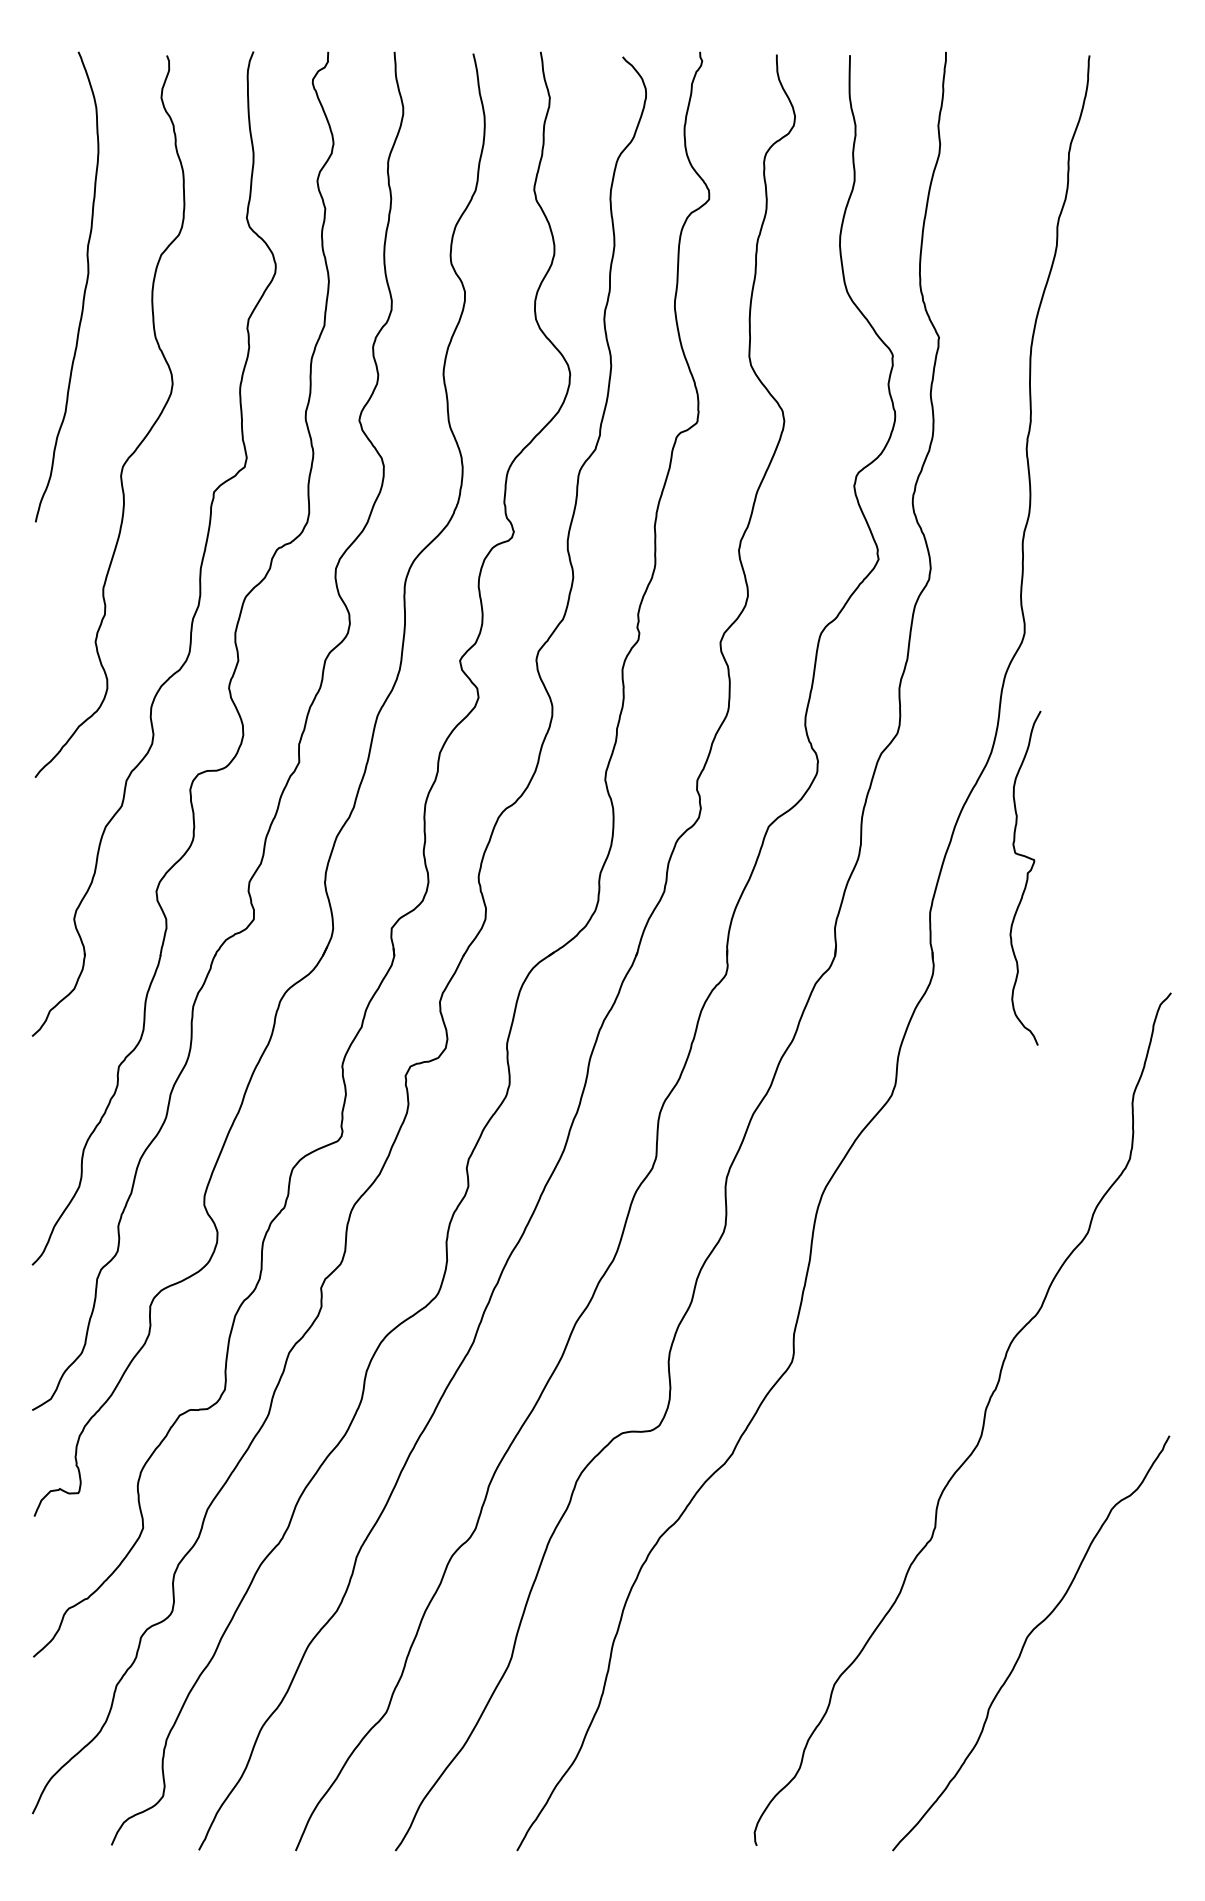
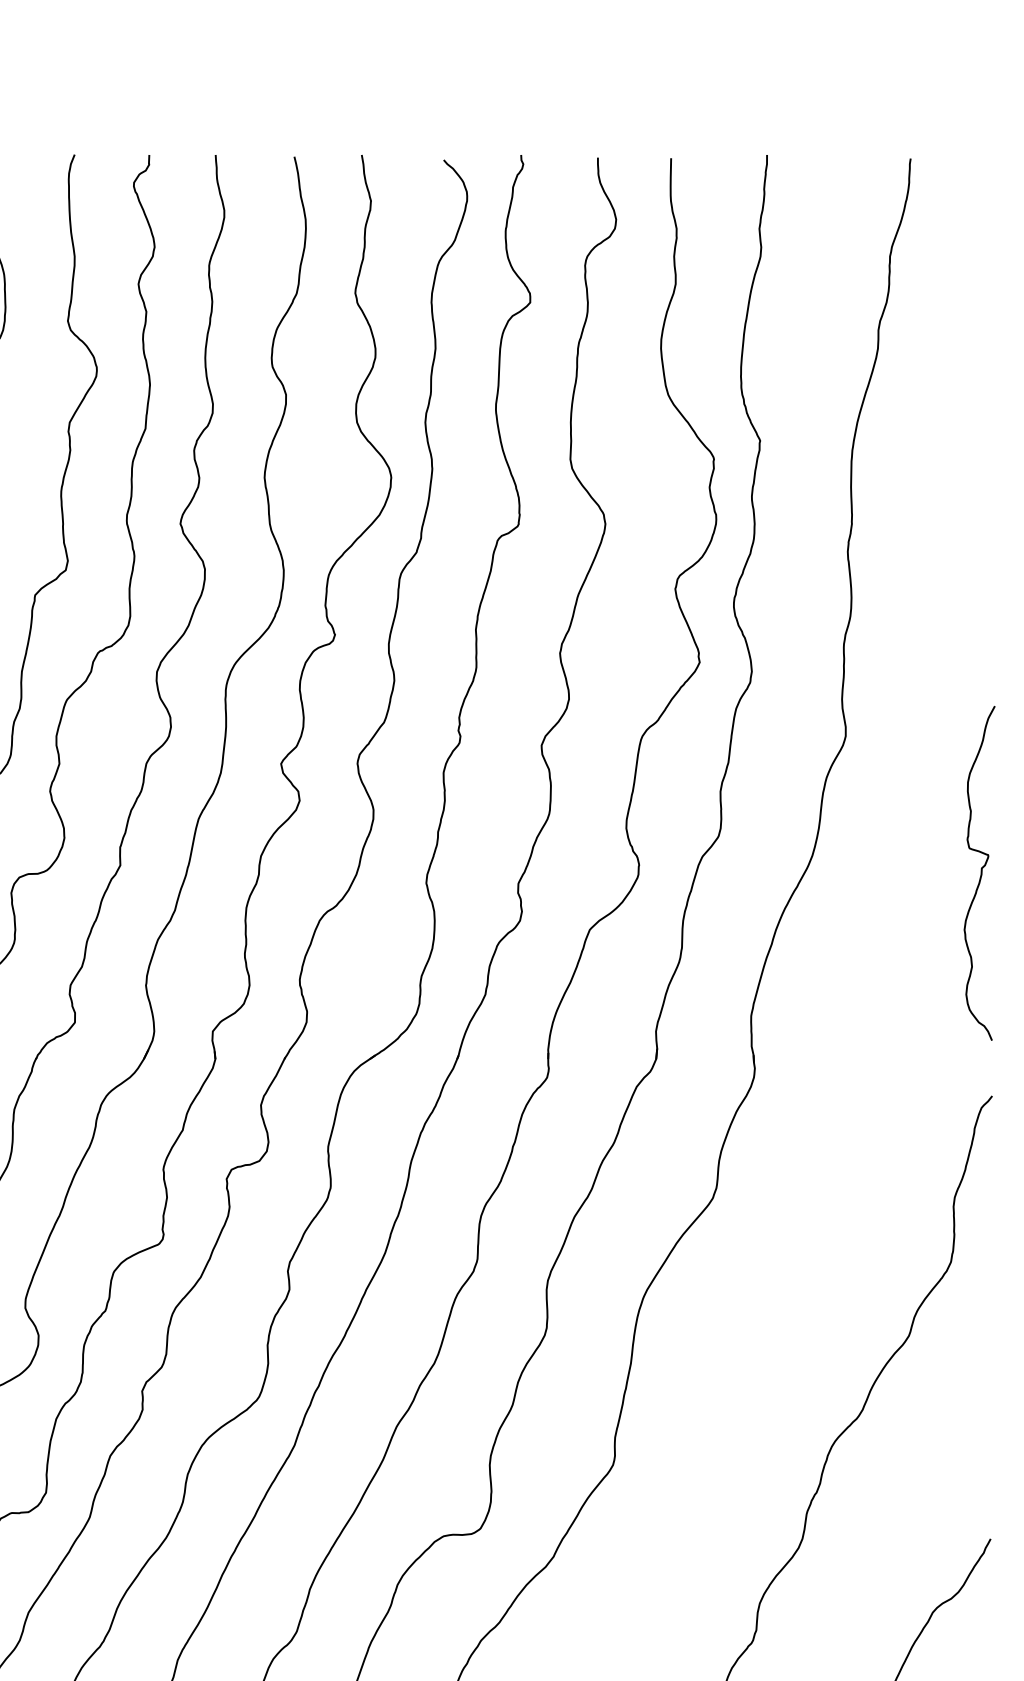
curve: (1026, 877) -> (980, 872), moved

